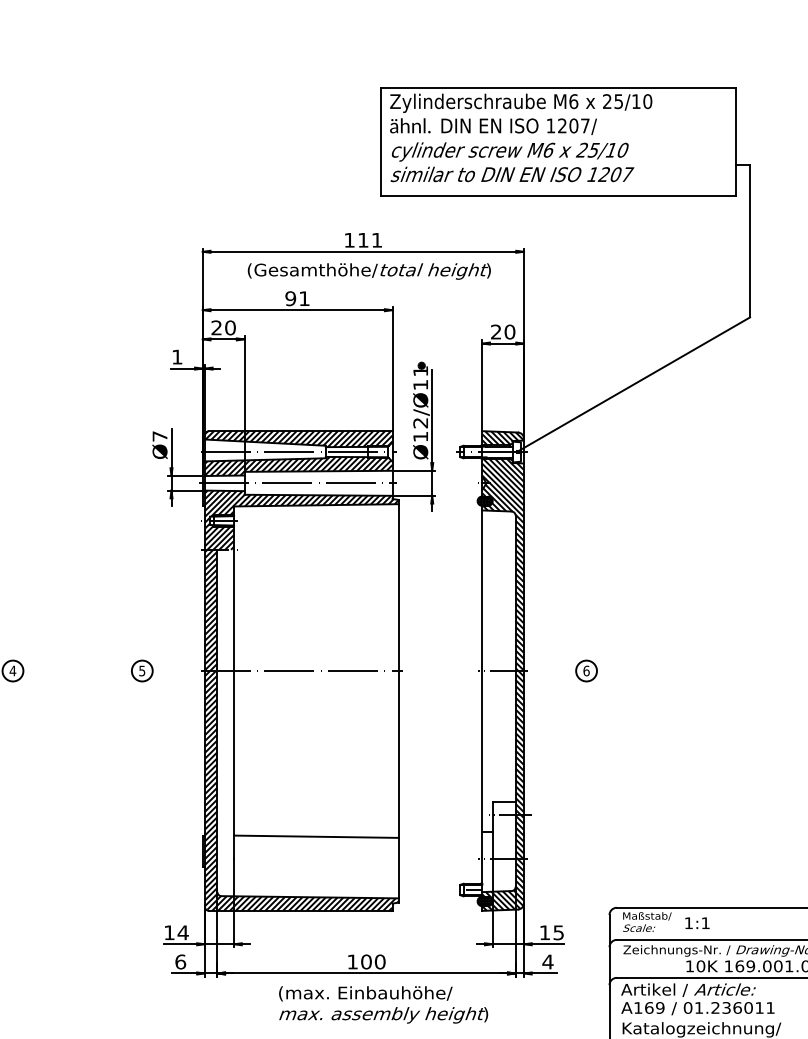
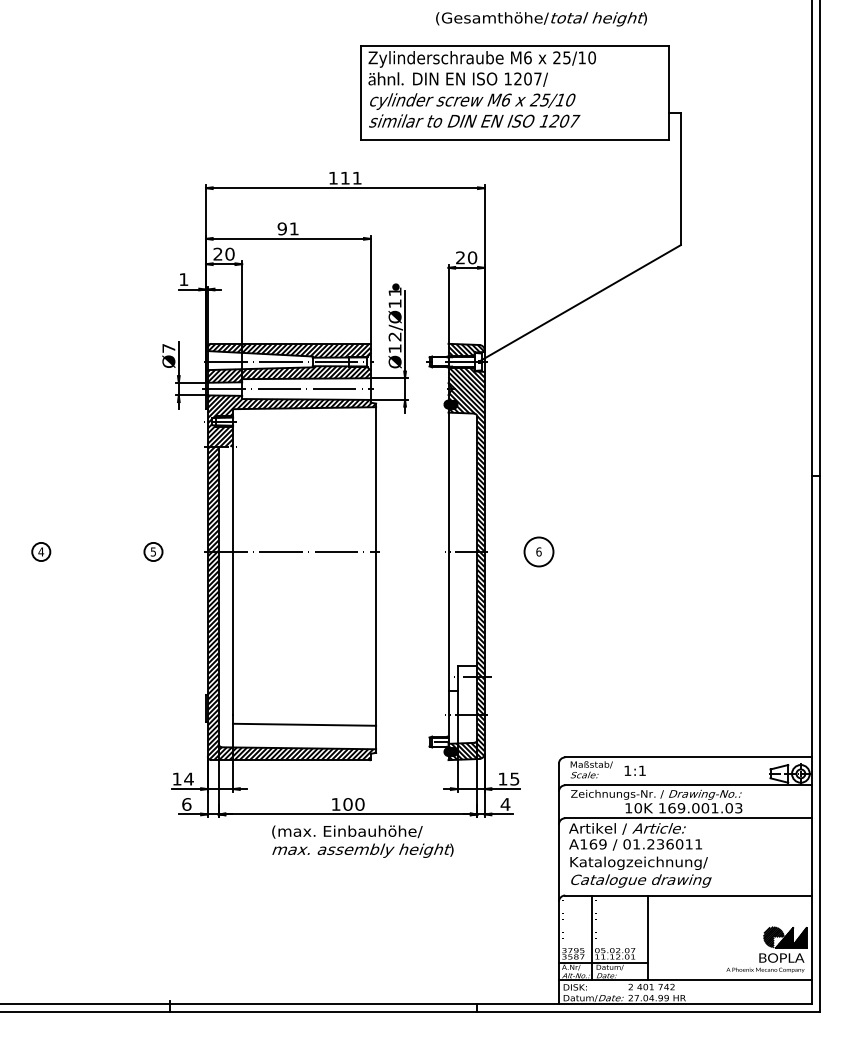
text: (369, 271) -> (541, 19), moved
circle: (585, 670) -> (538, 551), size x1.6
line: (316, 836) -> (304, 724), moved

